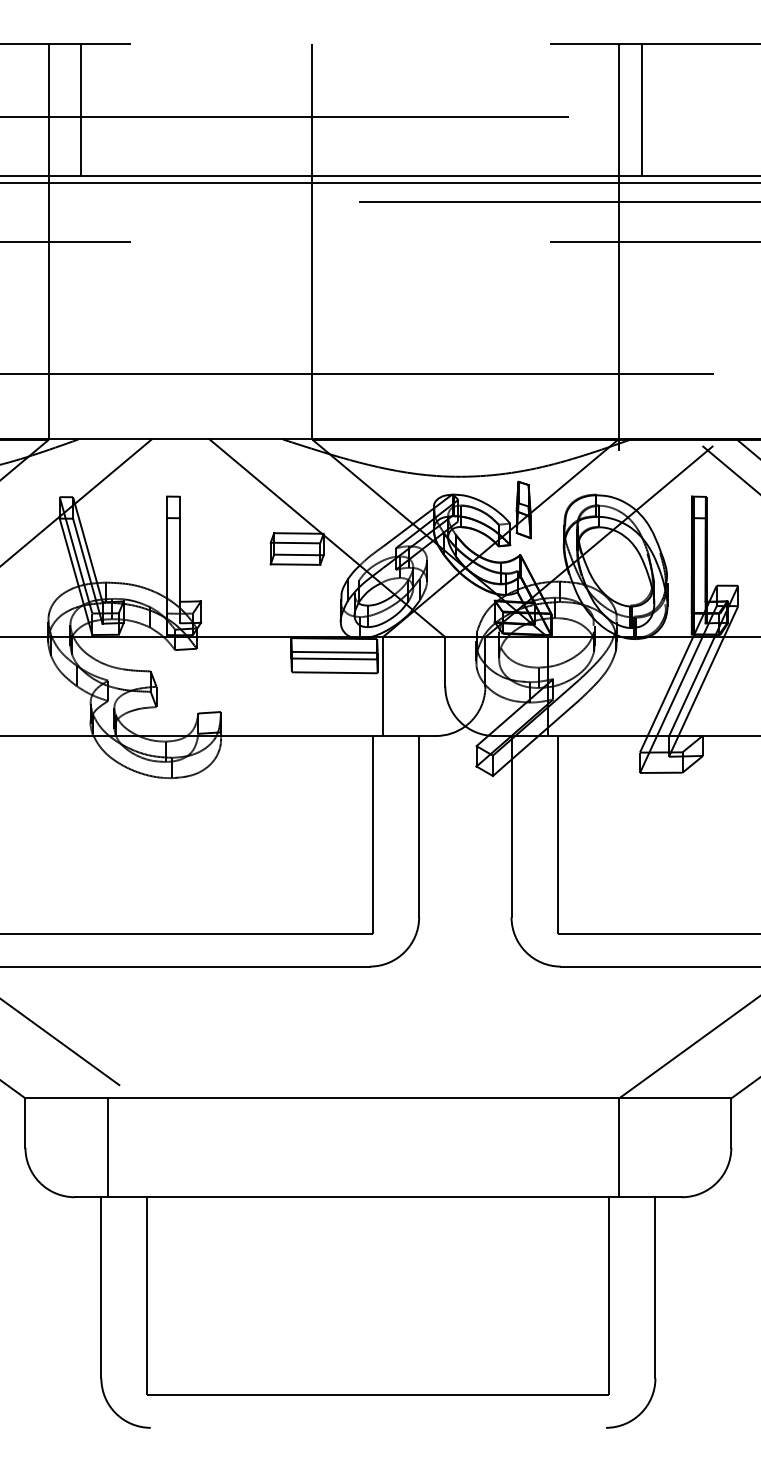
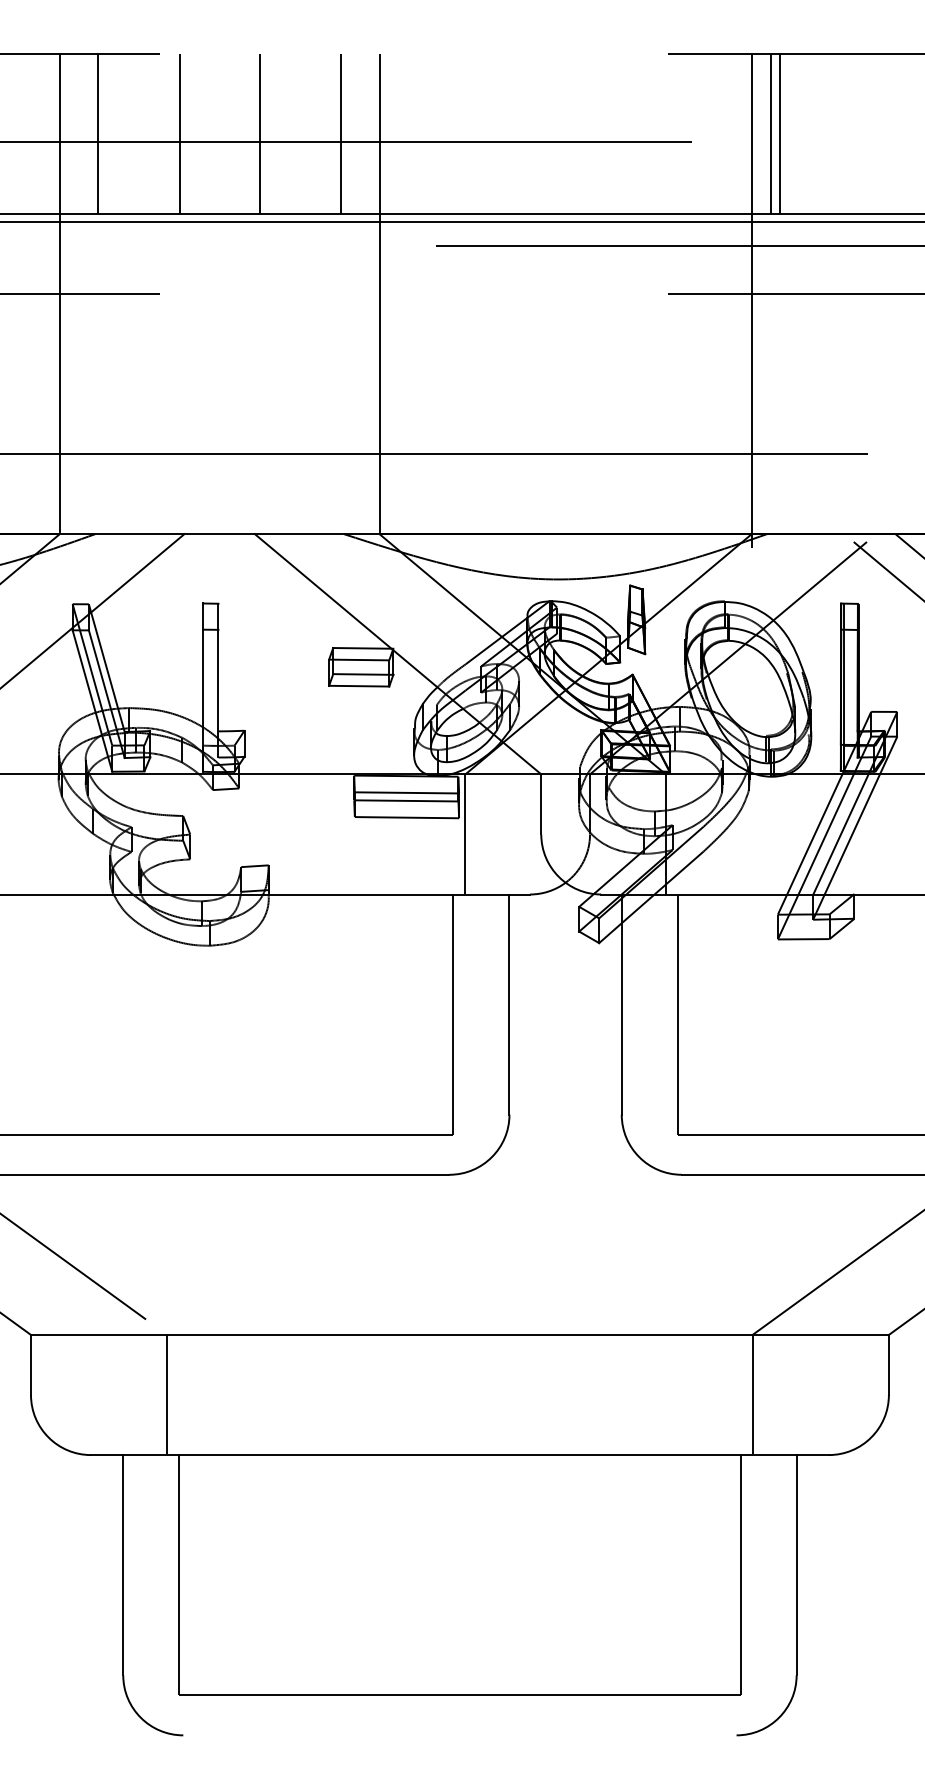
line: (147, 109) -> (179, 133), added
line: (213, 109) -> (259, 133), added
line: (280, 109) -> (341, 133), added
line: (633, 109) -> (770, 133), added
line: (108, 1147) -> (167, 1394), moved

